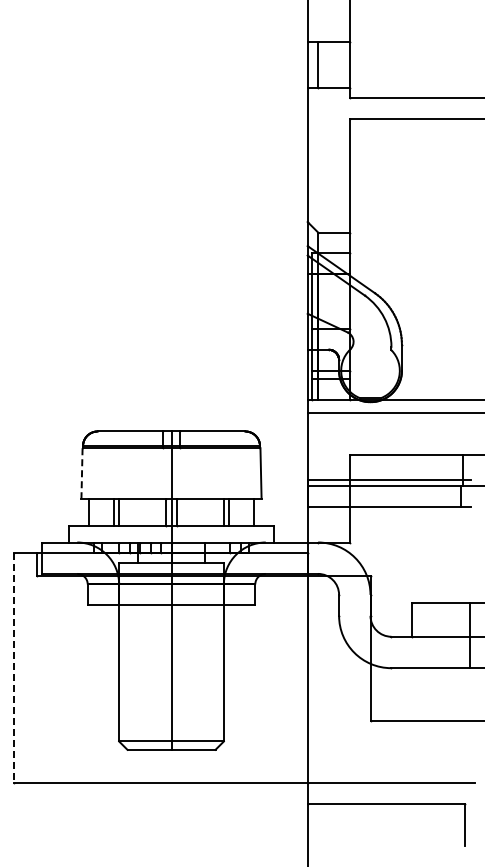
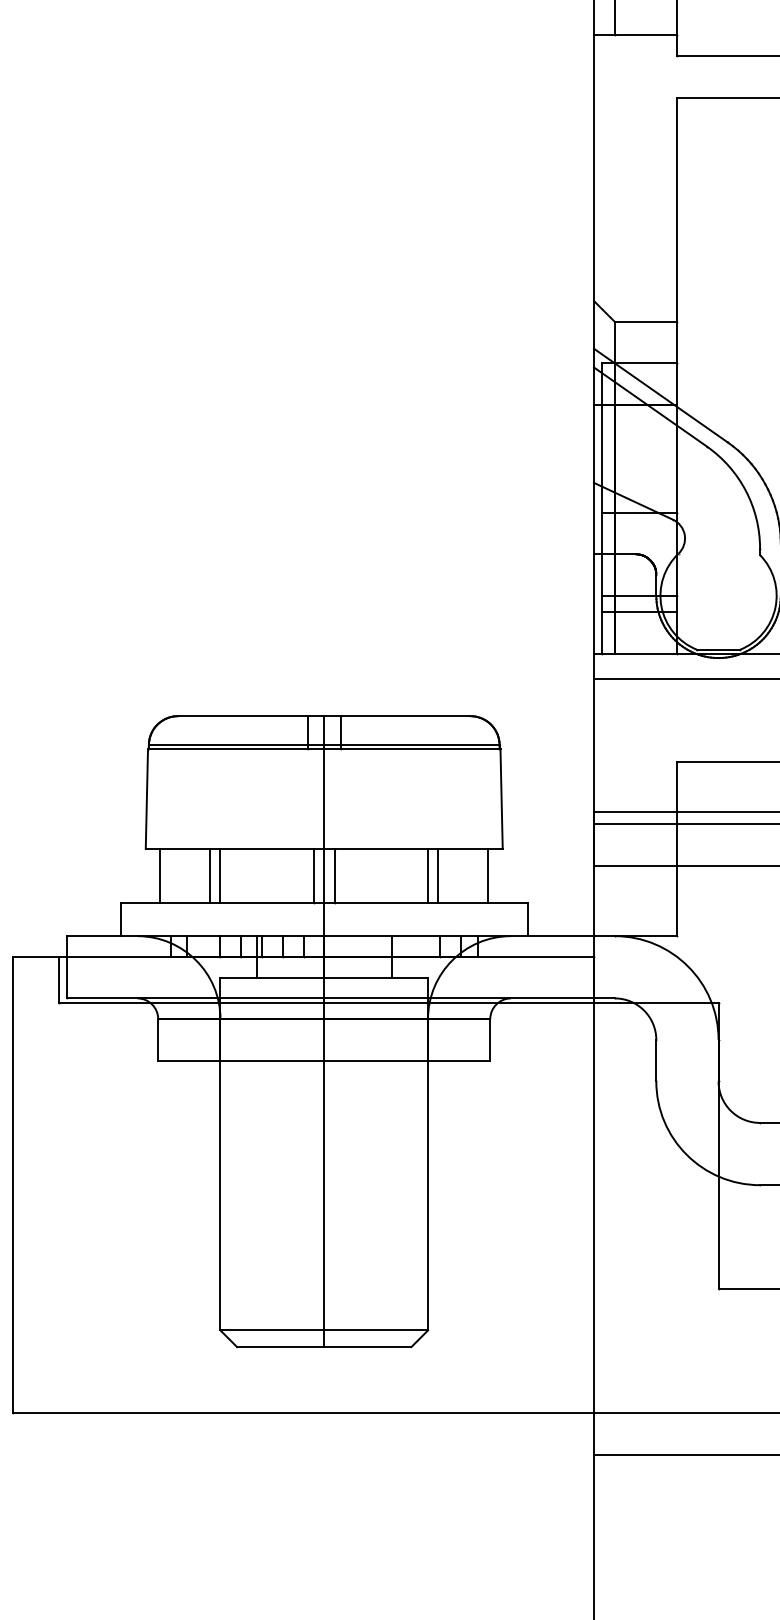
line: (82, 473) -> (147, 799), dashed -> solid
line: (14, 668) -> (13, 1185), dashed -> solid

